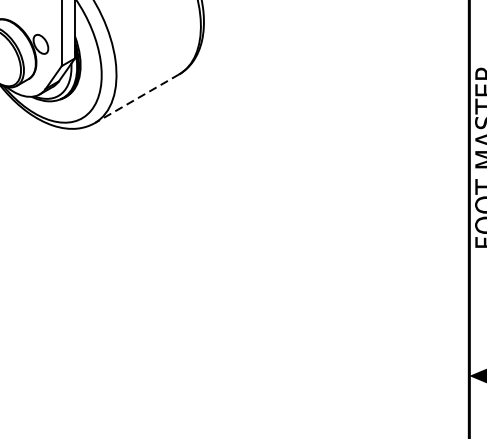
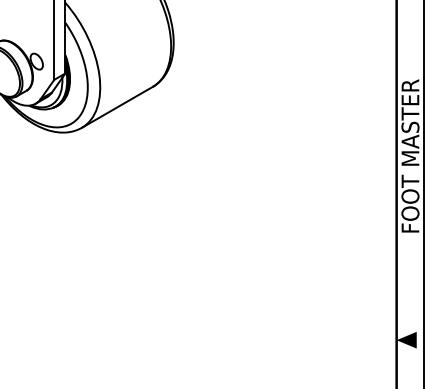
line: (137, 98) -> (117, 107), dashed -> solid

